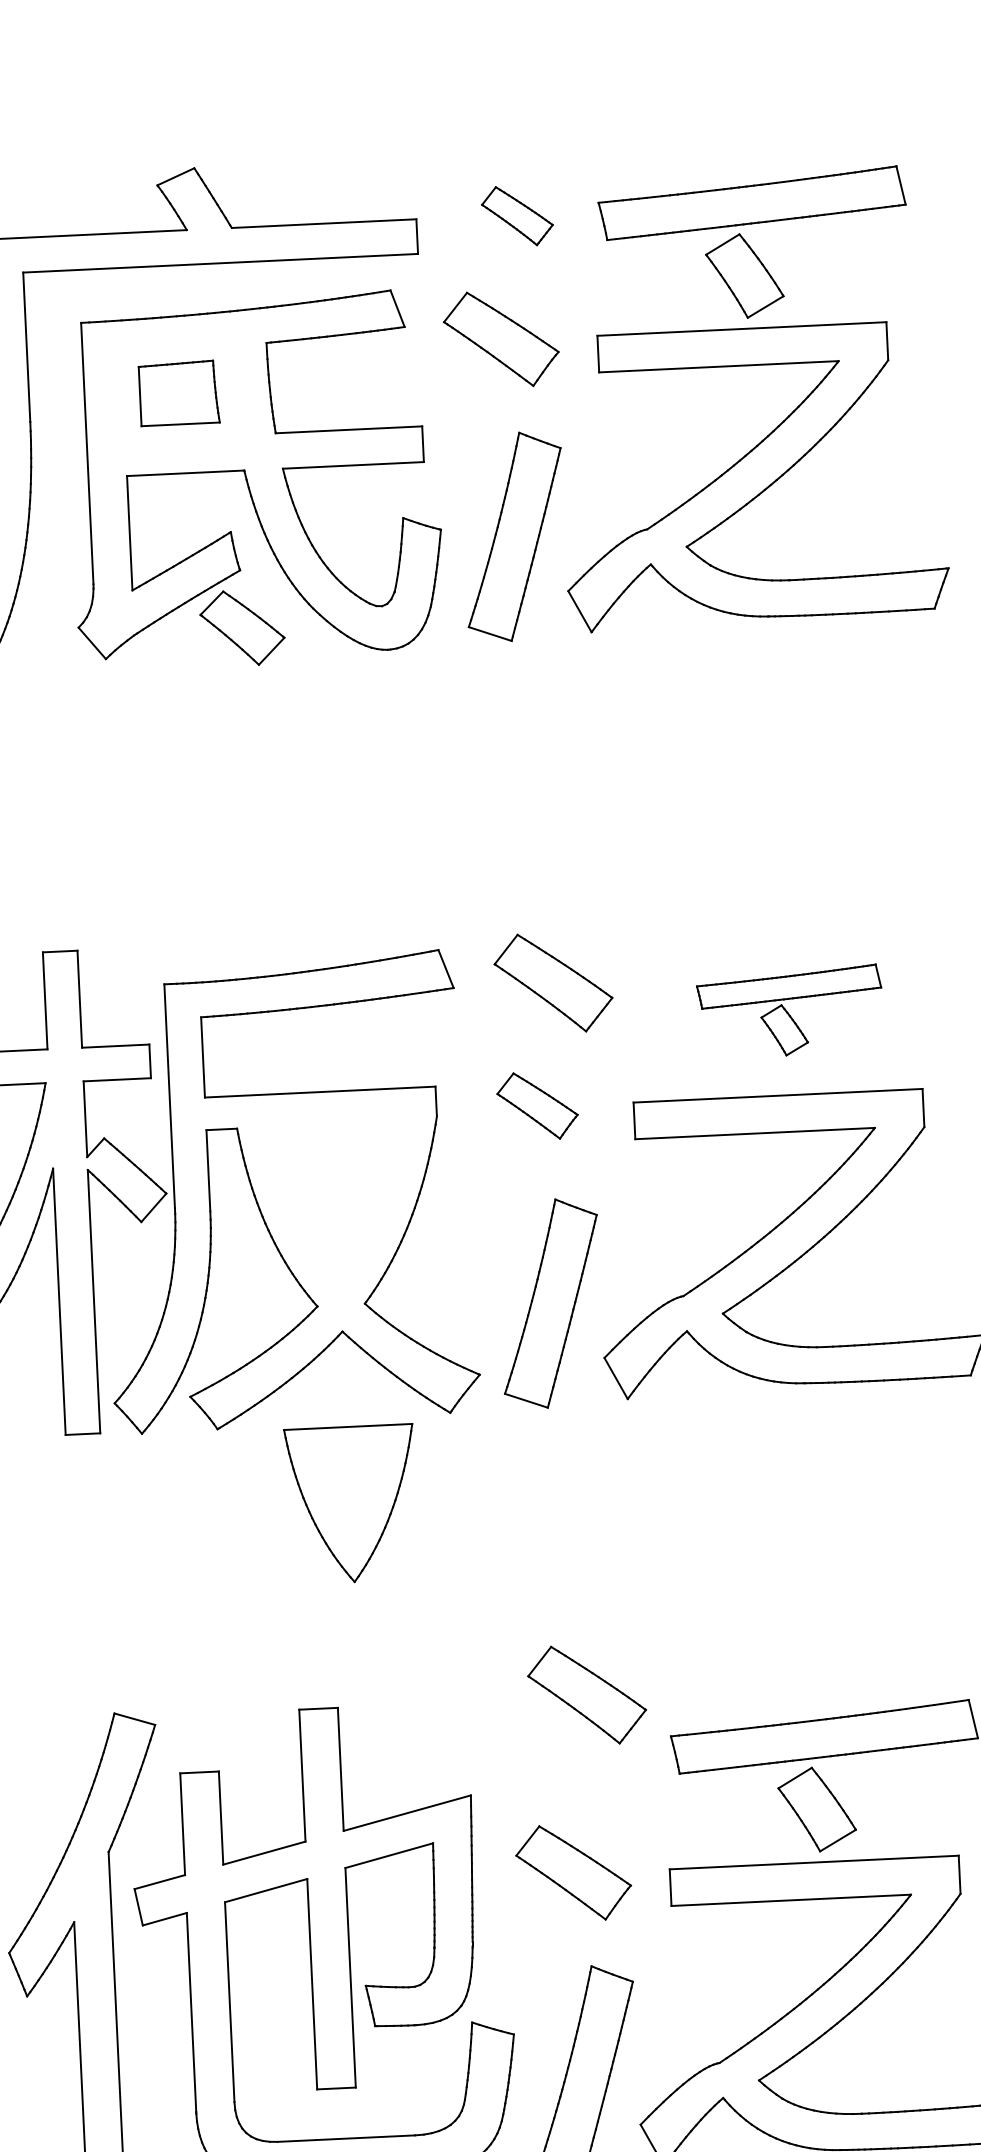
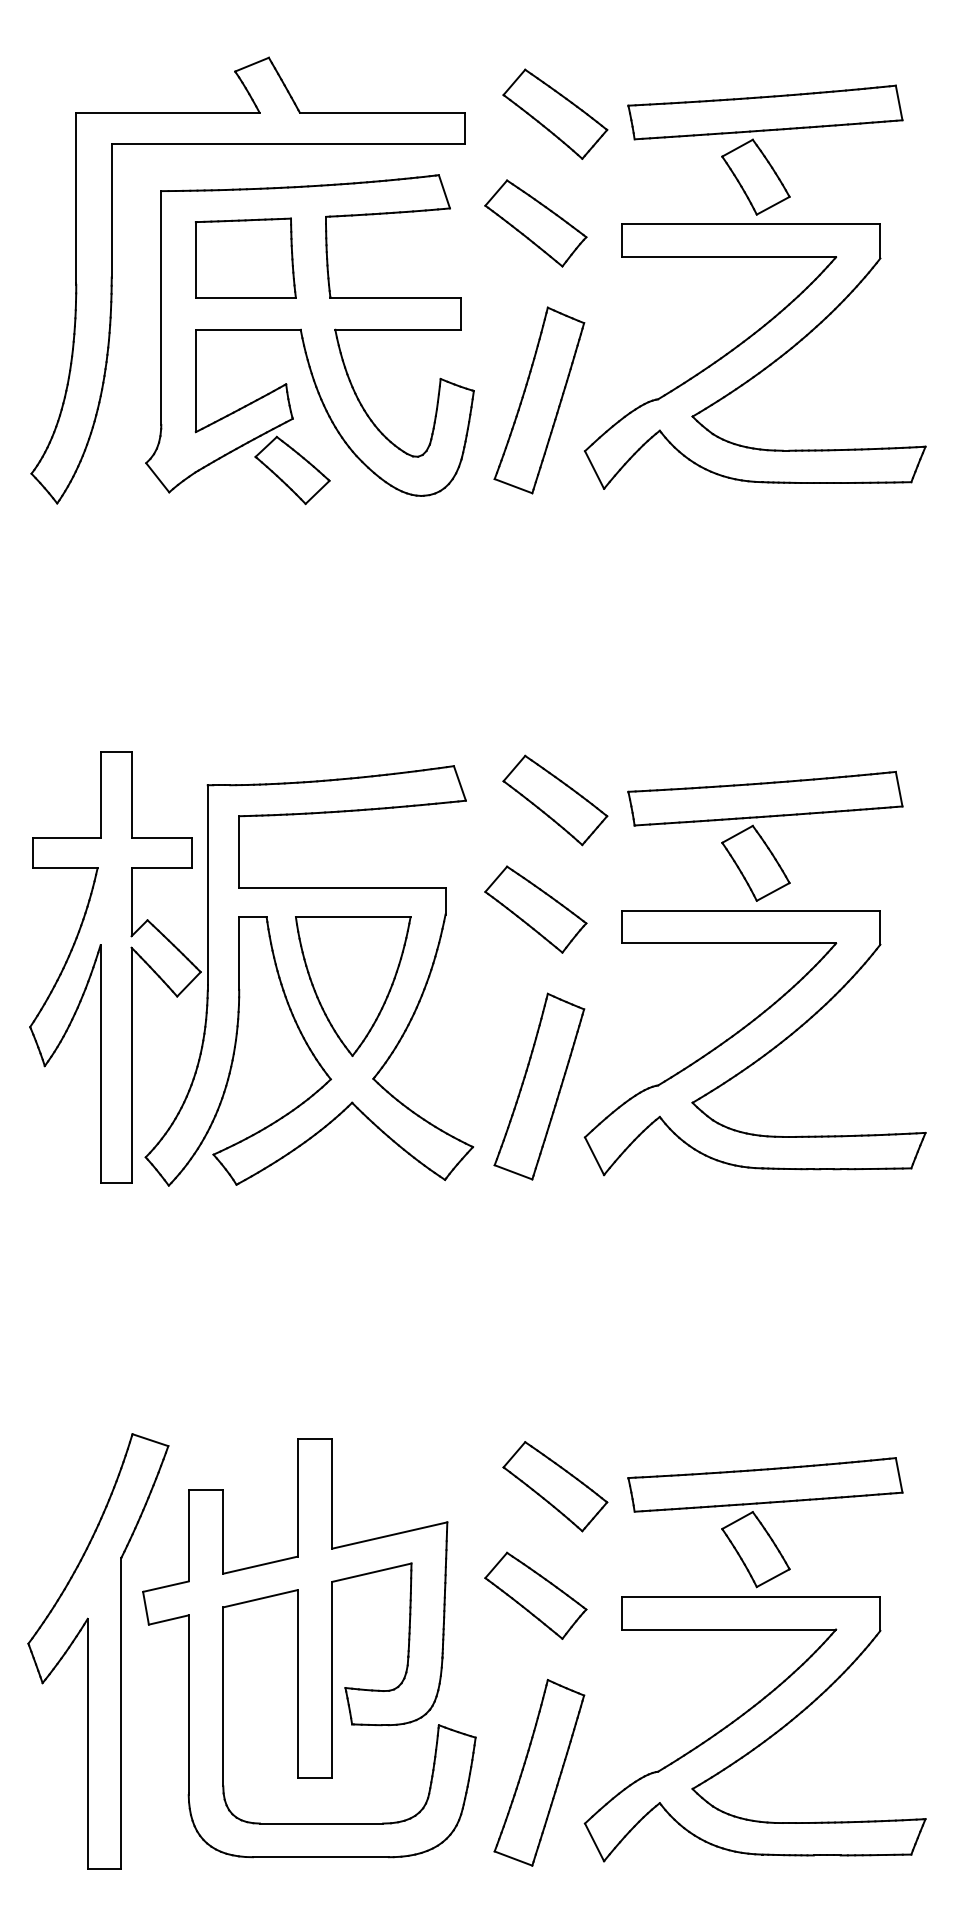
part: (517, 215) -> (555, 113), size x1.67
part: (178, 392) -> (245, 257), size x1.43
part: (790, 1011) -> (765, 835), size x1.67
part: (537, 1105) -> (535, 909), size x1.43
part: (352, 1504) -> (353, 986), moved
part: (587, 1694) -> (555, 1486), moved

